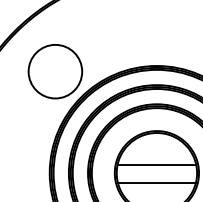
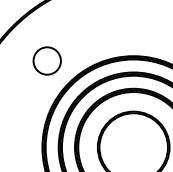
circle: (55, 71) -> (47, 60), size x0.6
line: (156, 164) -> (133, 140), removed
line: (156, 182) -> (133, 155), removed

